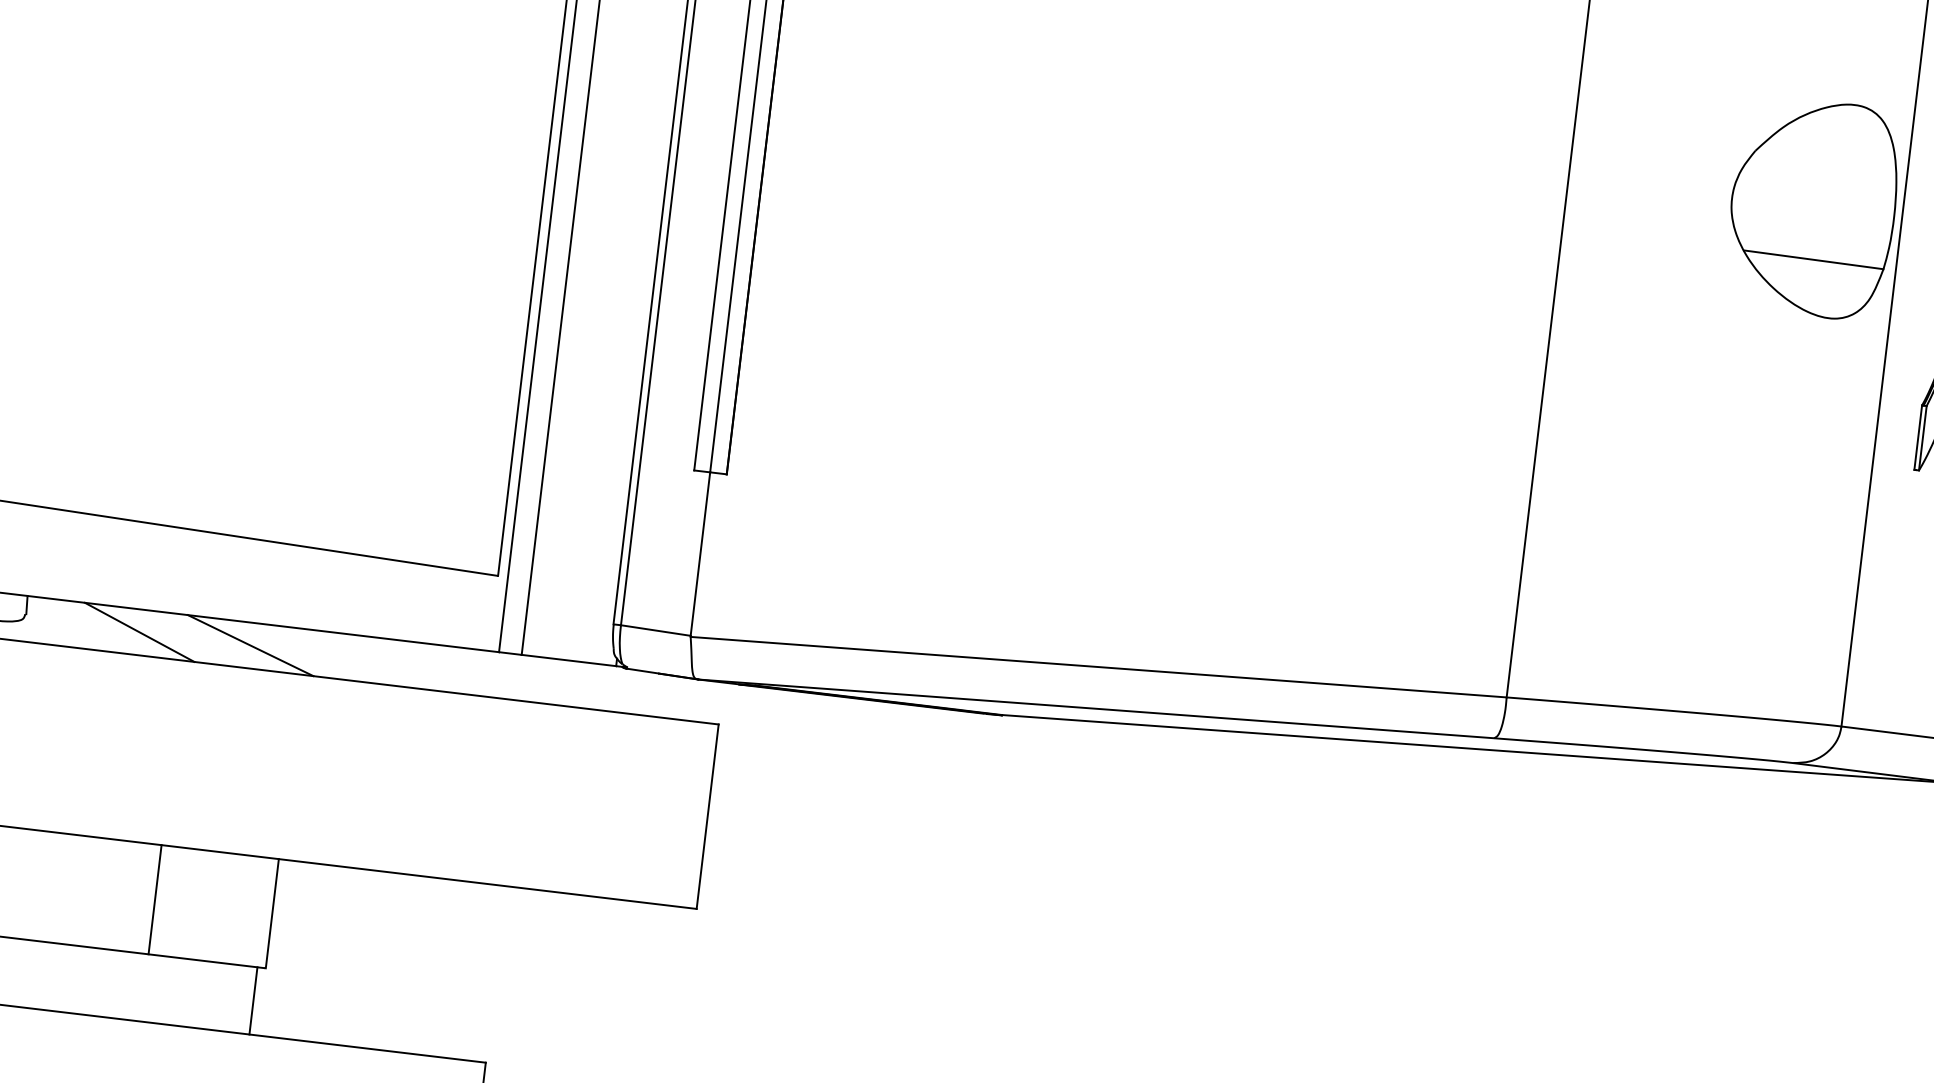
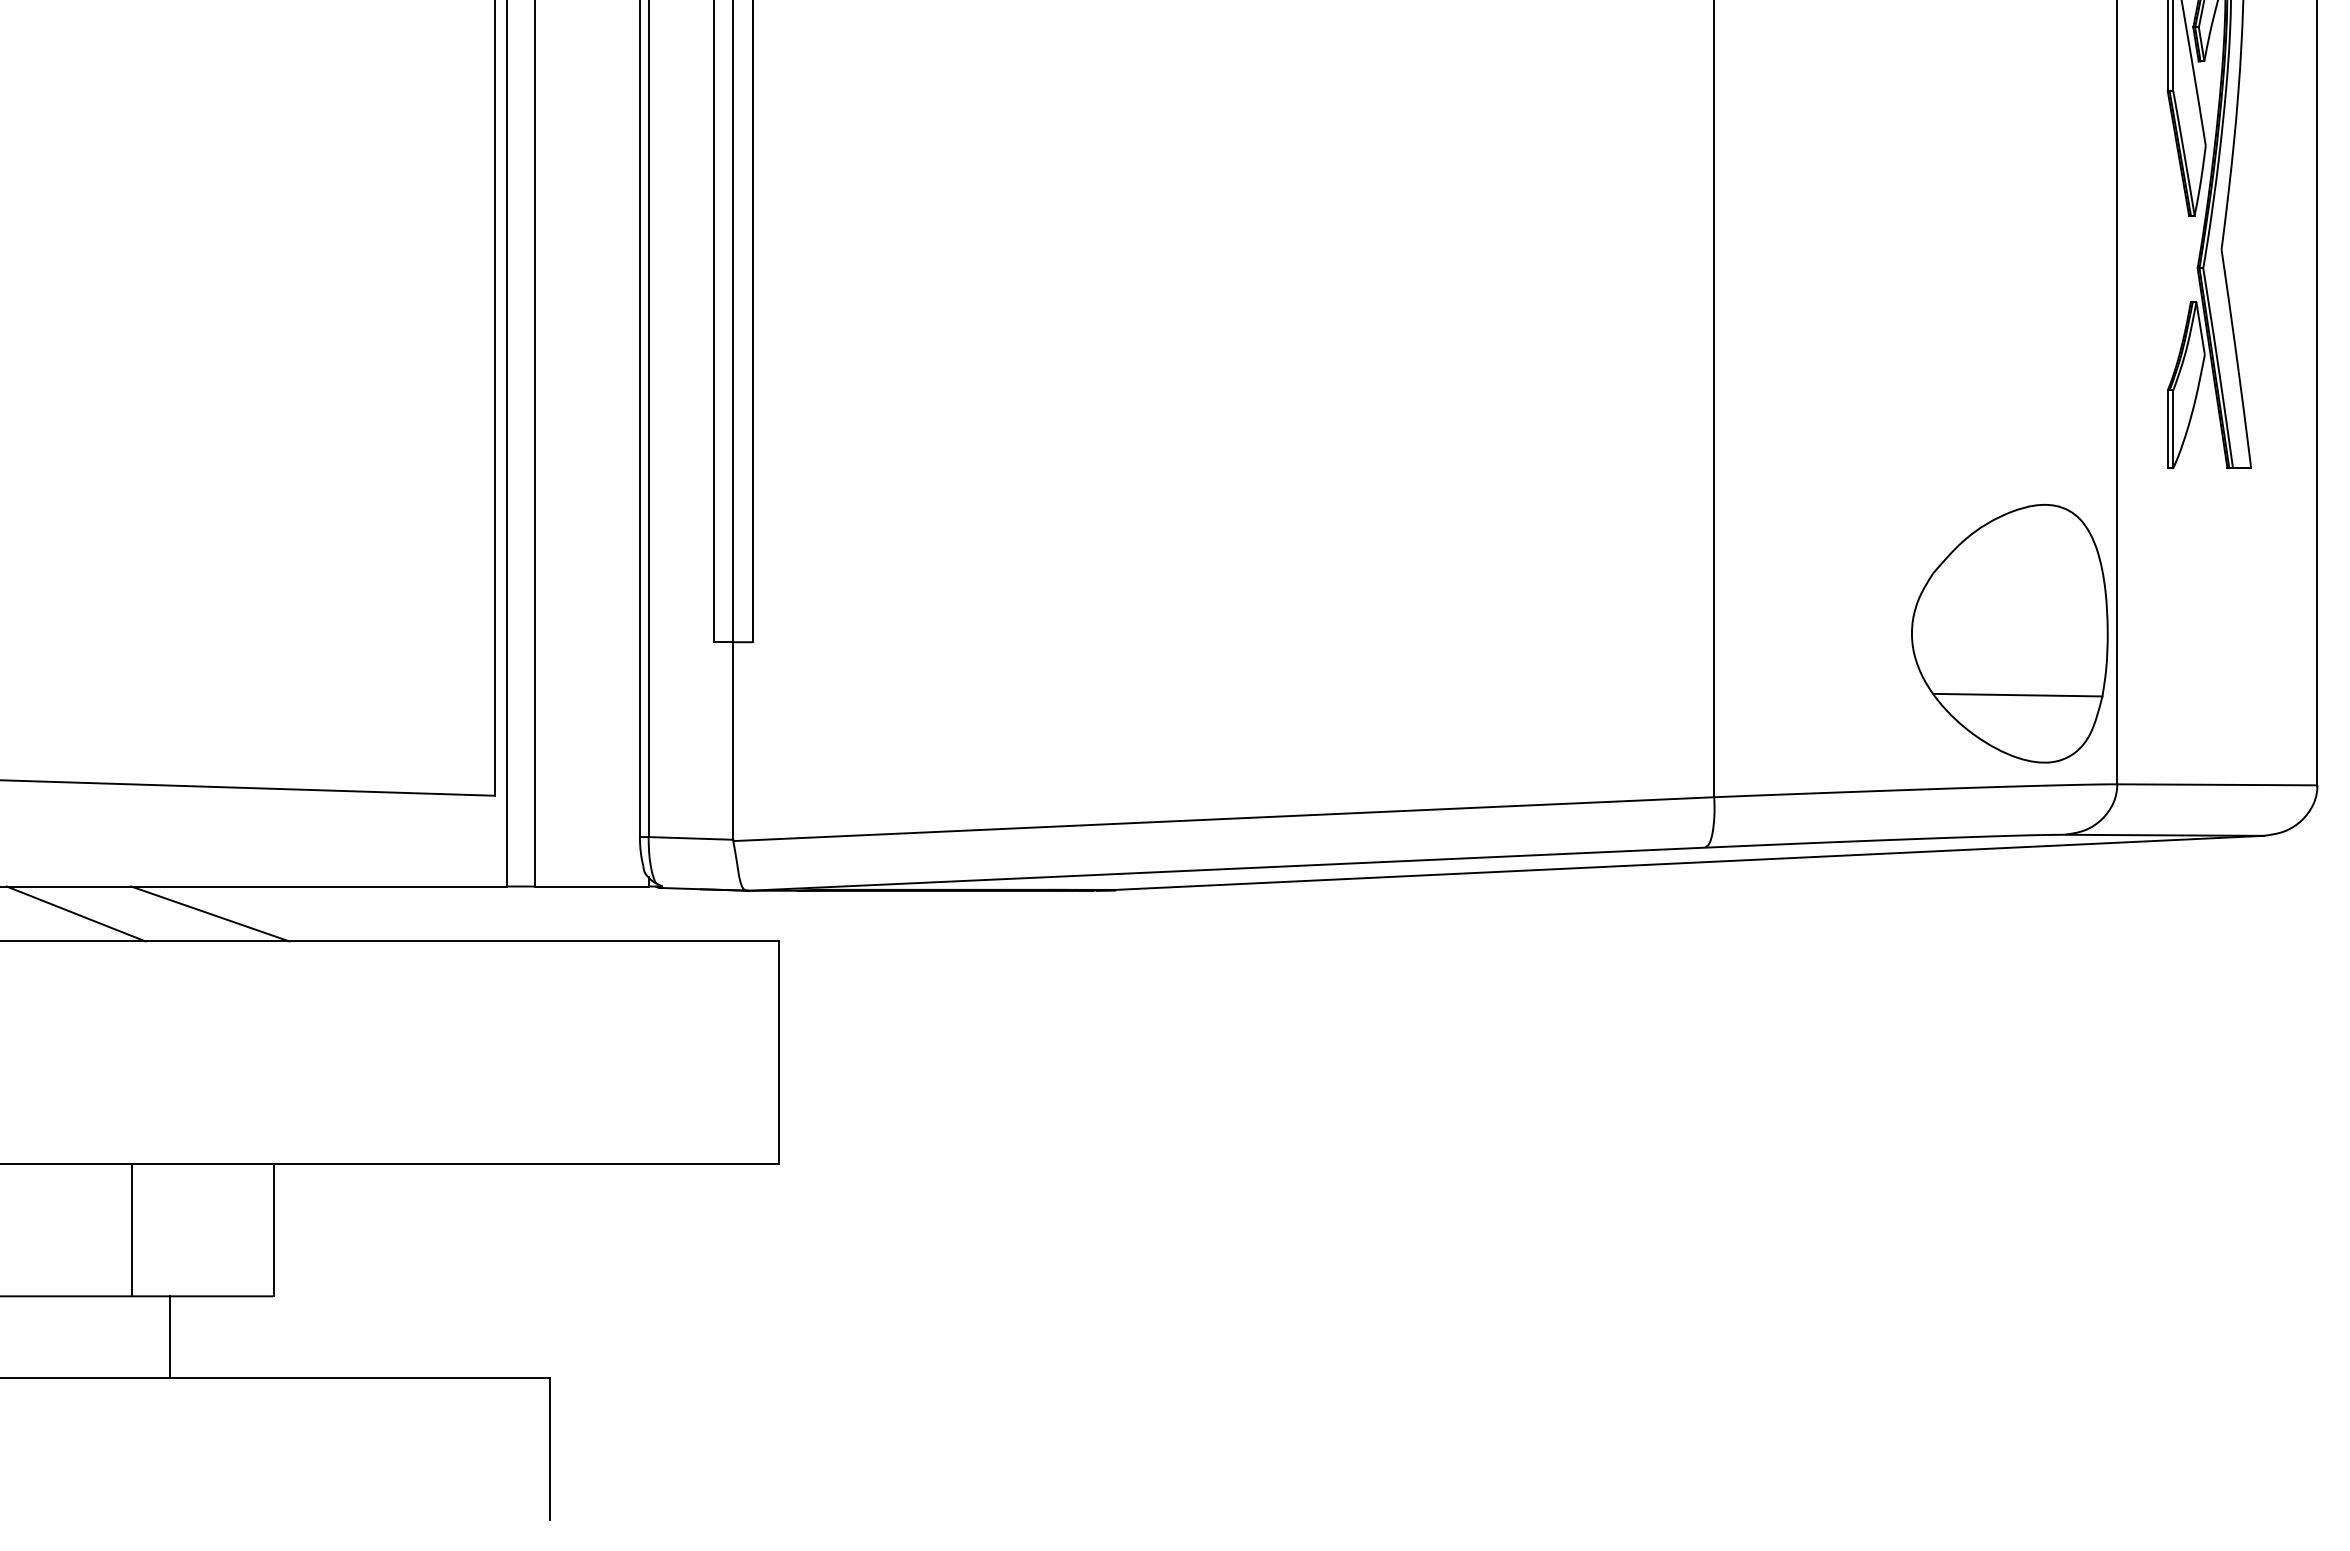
part: (1812, 207) -> (2009, 633), moved
line: (253, 1000) -> (170, 1336), moved

